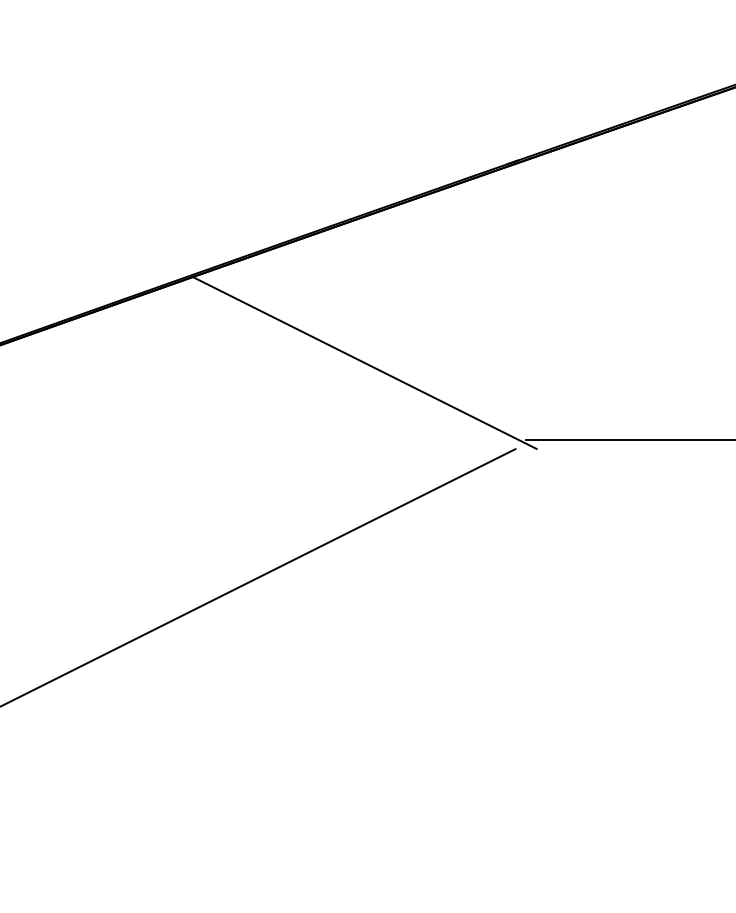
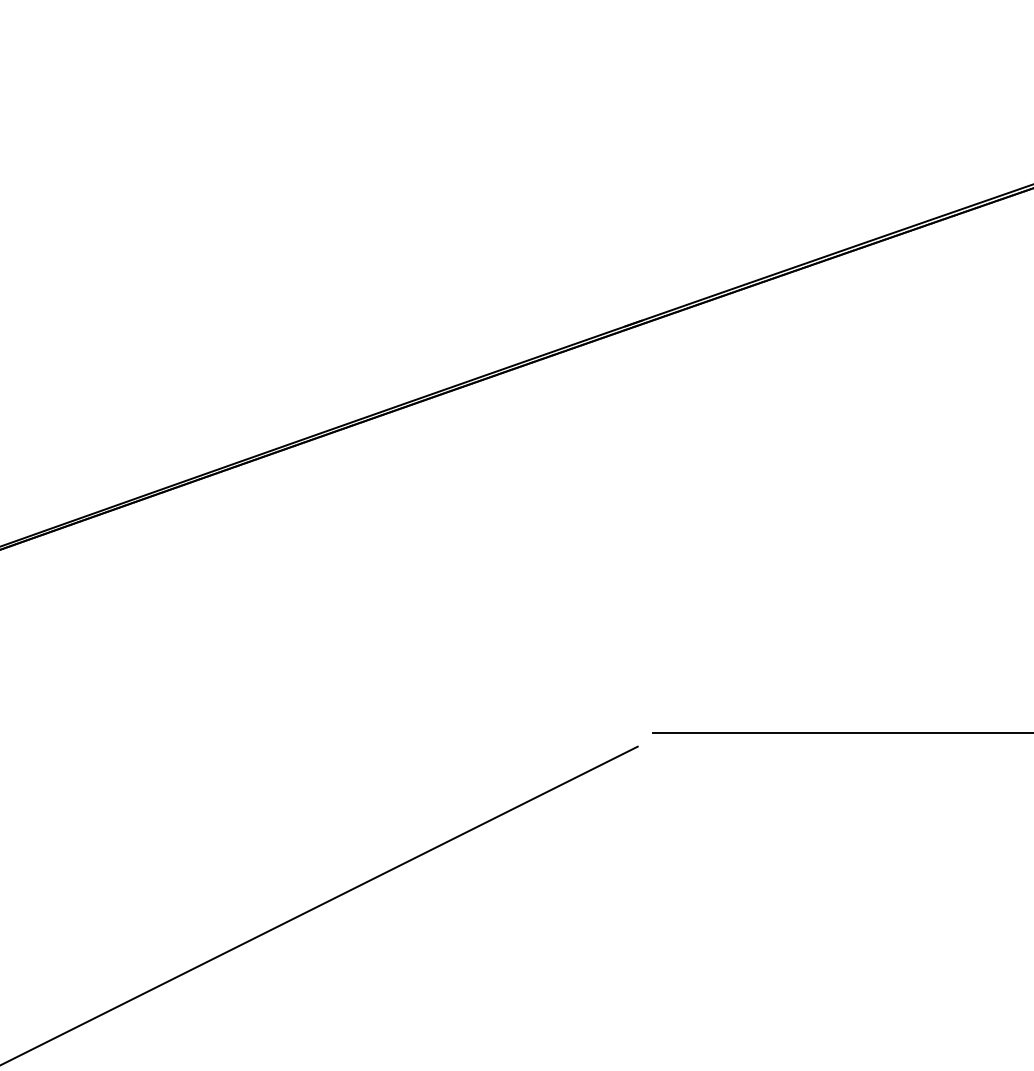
line: (364, 362) -> (414, 618), removed

